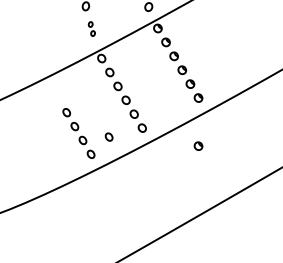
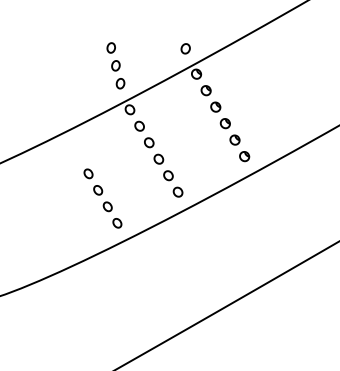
part: (92, 28) -> (118, 74), size x1.67
part: (108, 136) -> (138, 202), removed
part: (198, 146) -> (244, 213), removed

